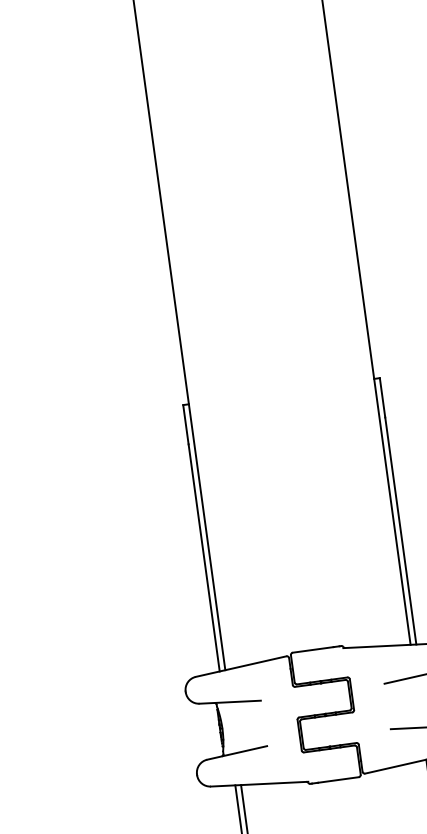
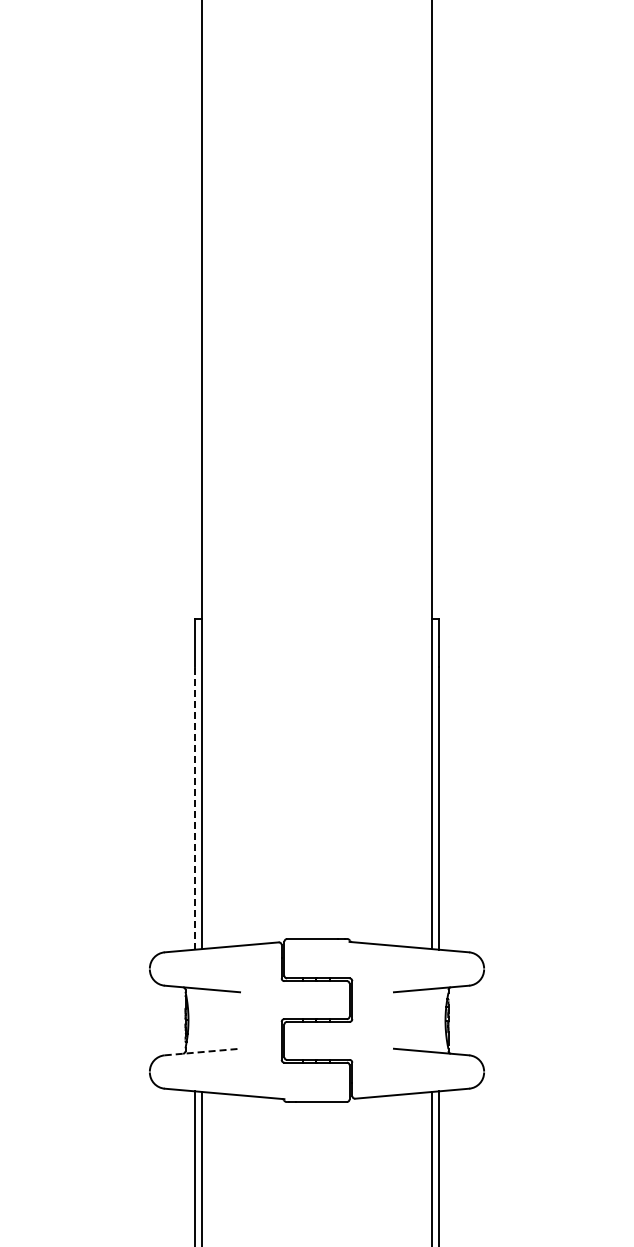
line: (203, 557) -> (194, 808), solid -> dashed
line: (237, 753) -> (202, 1052), solid -> dashed

